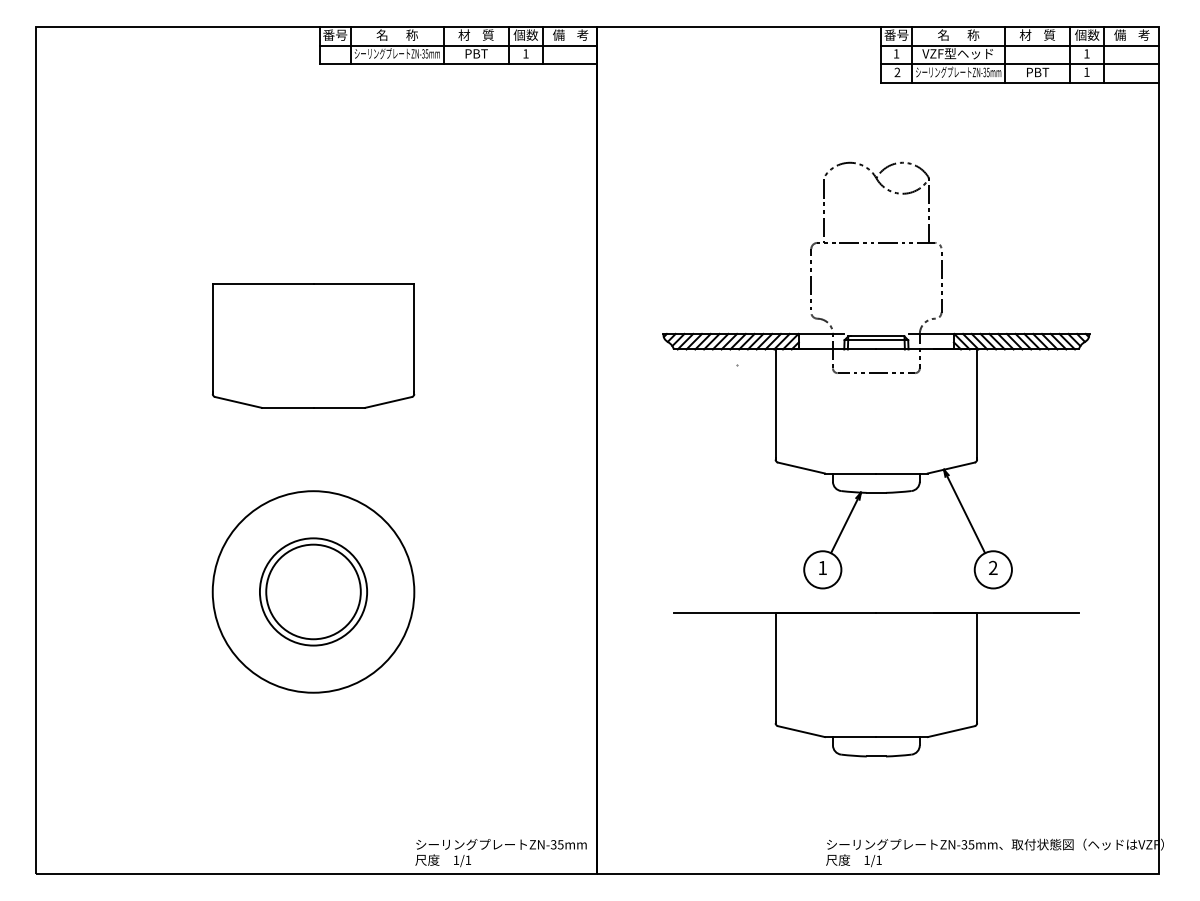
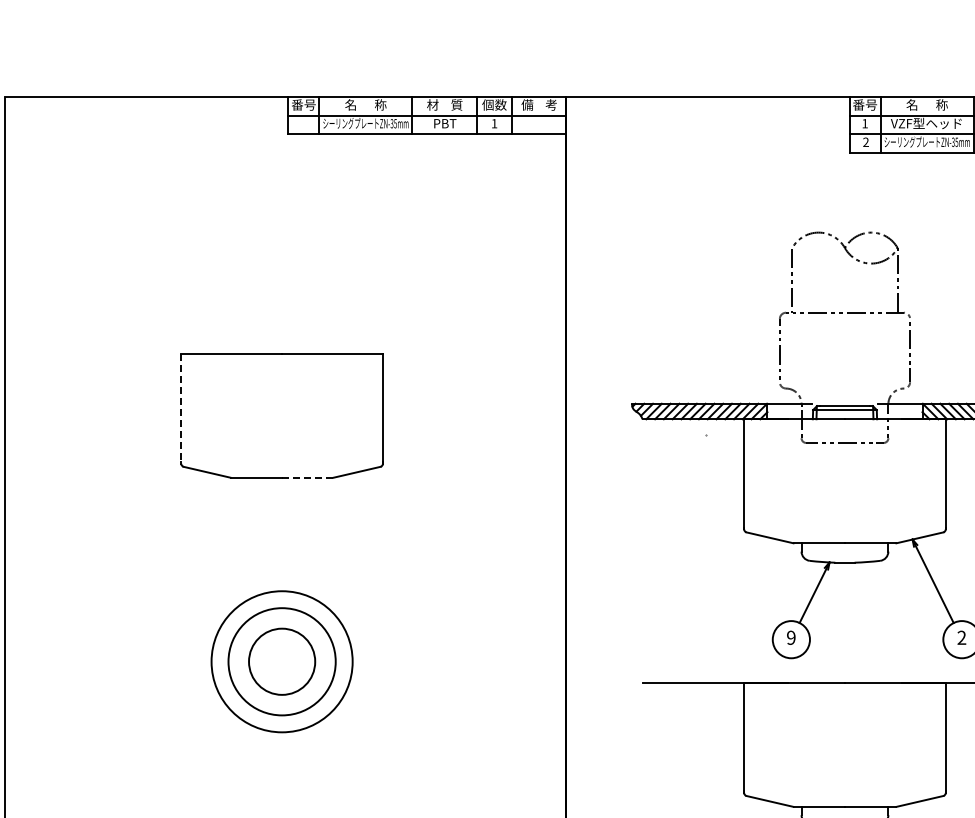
line: (212, 339) -> (181, 409), solid -> dashed
line: (339, 407) -> (308, 477), solid -> dashed
text: (822, 567) -> (791, 637), 1 -> 9
circle: (313, 591) -> (282, 661), size x0.7
circle: (313, 591) -> (282, 661), size x0.7

